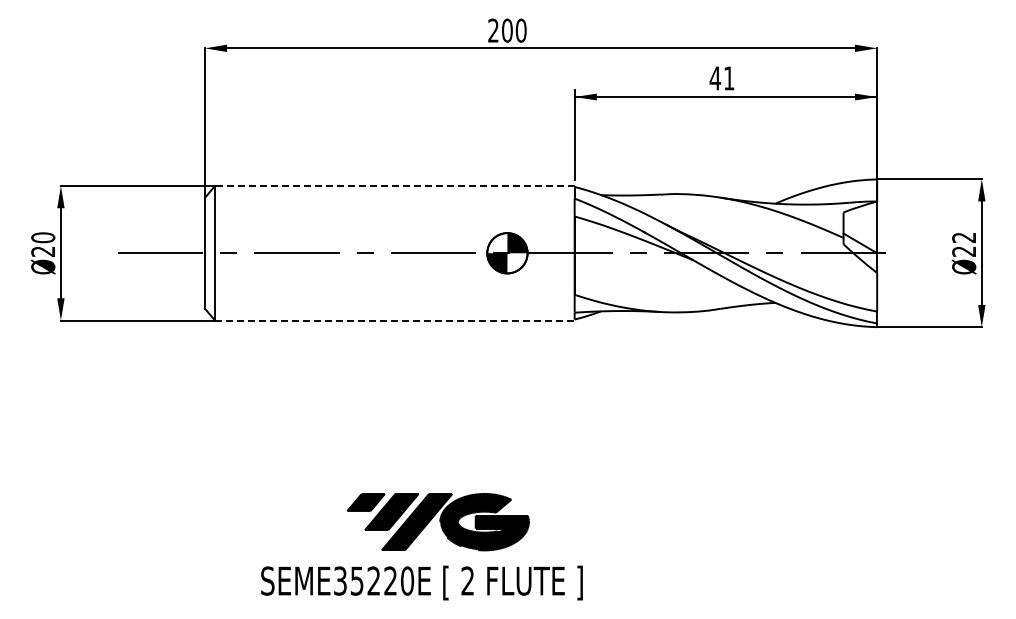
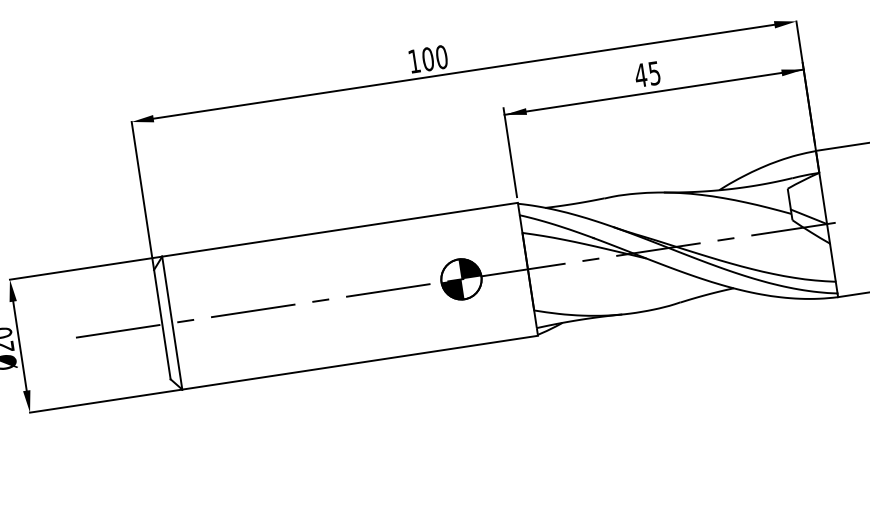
text: (493, 30) -> (414, 61), 200 -> 100
text: (729, 78) -> (654, 73), 41 -> 45
line: (394, 186) -> (339, 230), dashed -> solid
line: (394, 320) -> (359, 362), dashed -> solid

